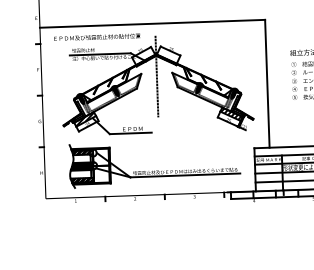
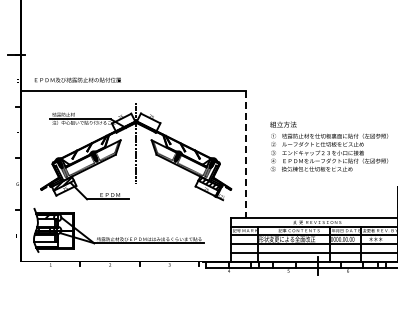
text: (96, 36) -> (77, 79), moved
line: (267, 83) -> (246, 154), solid -> dashed
part: (154, 170) -> (118, 237), moved

